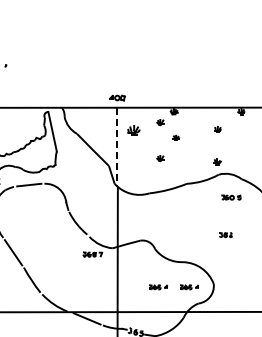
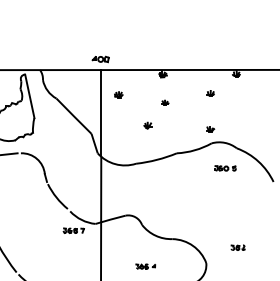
part: (160, 122) -> (147, 86), removed
part: (133, 130) -> (118, 94), size x0.62
line: (117, 147) -> (100, 113), dashed -> solid
part: (225, 235) -> (237, 248), moved
part: (189, 287) -> (179, 266), removed

